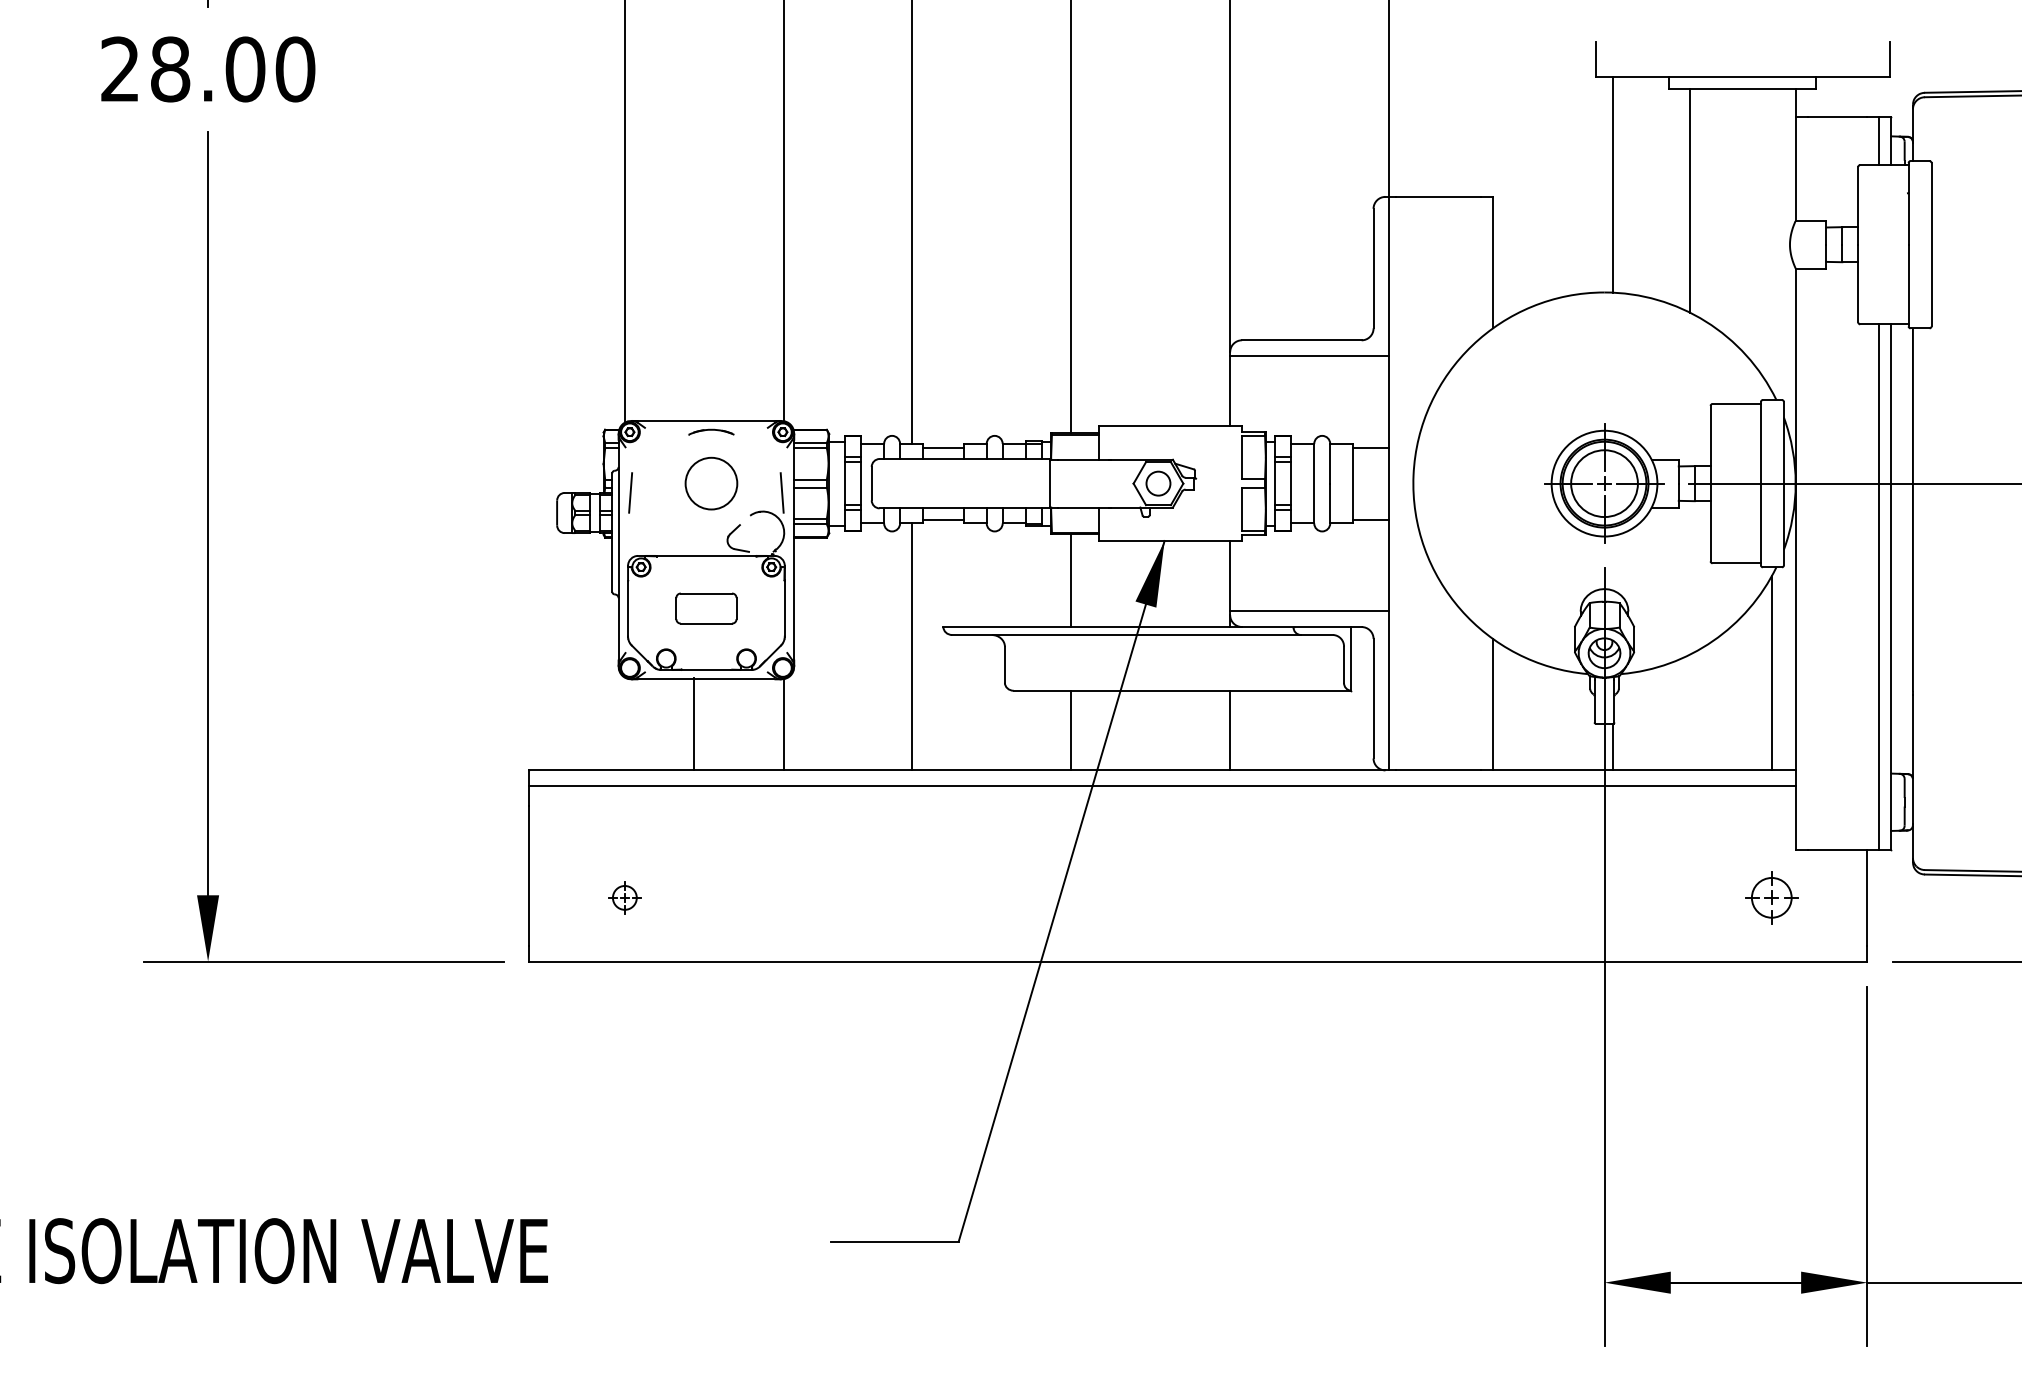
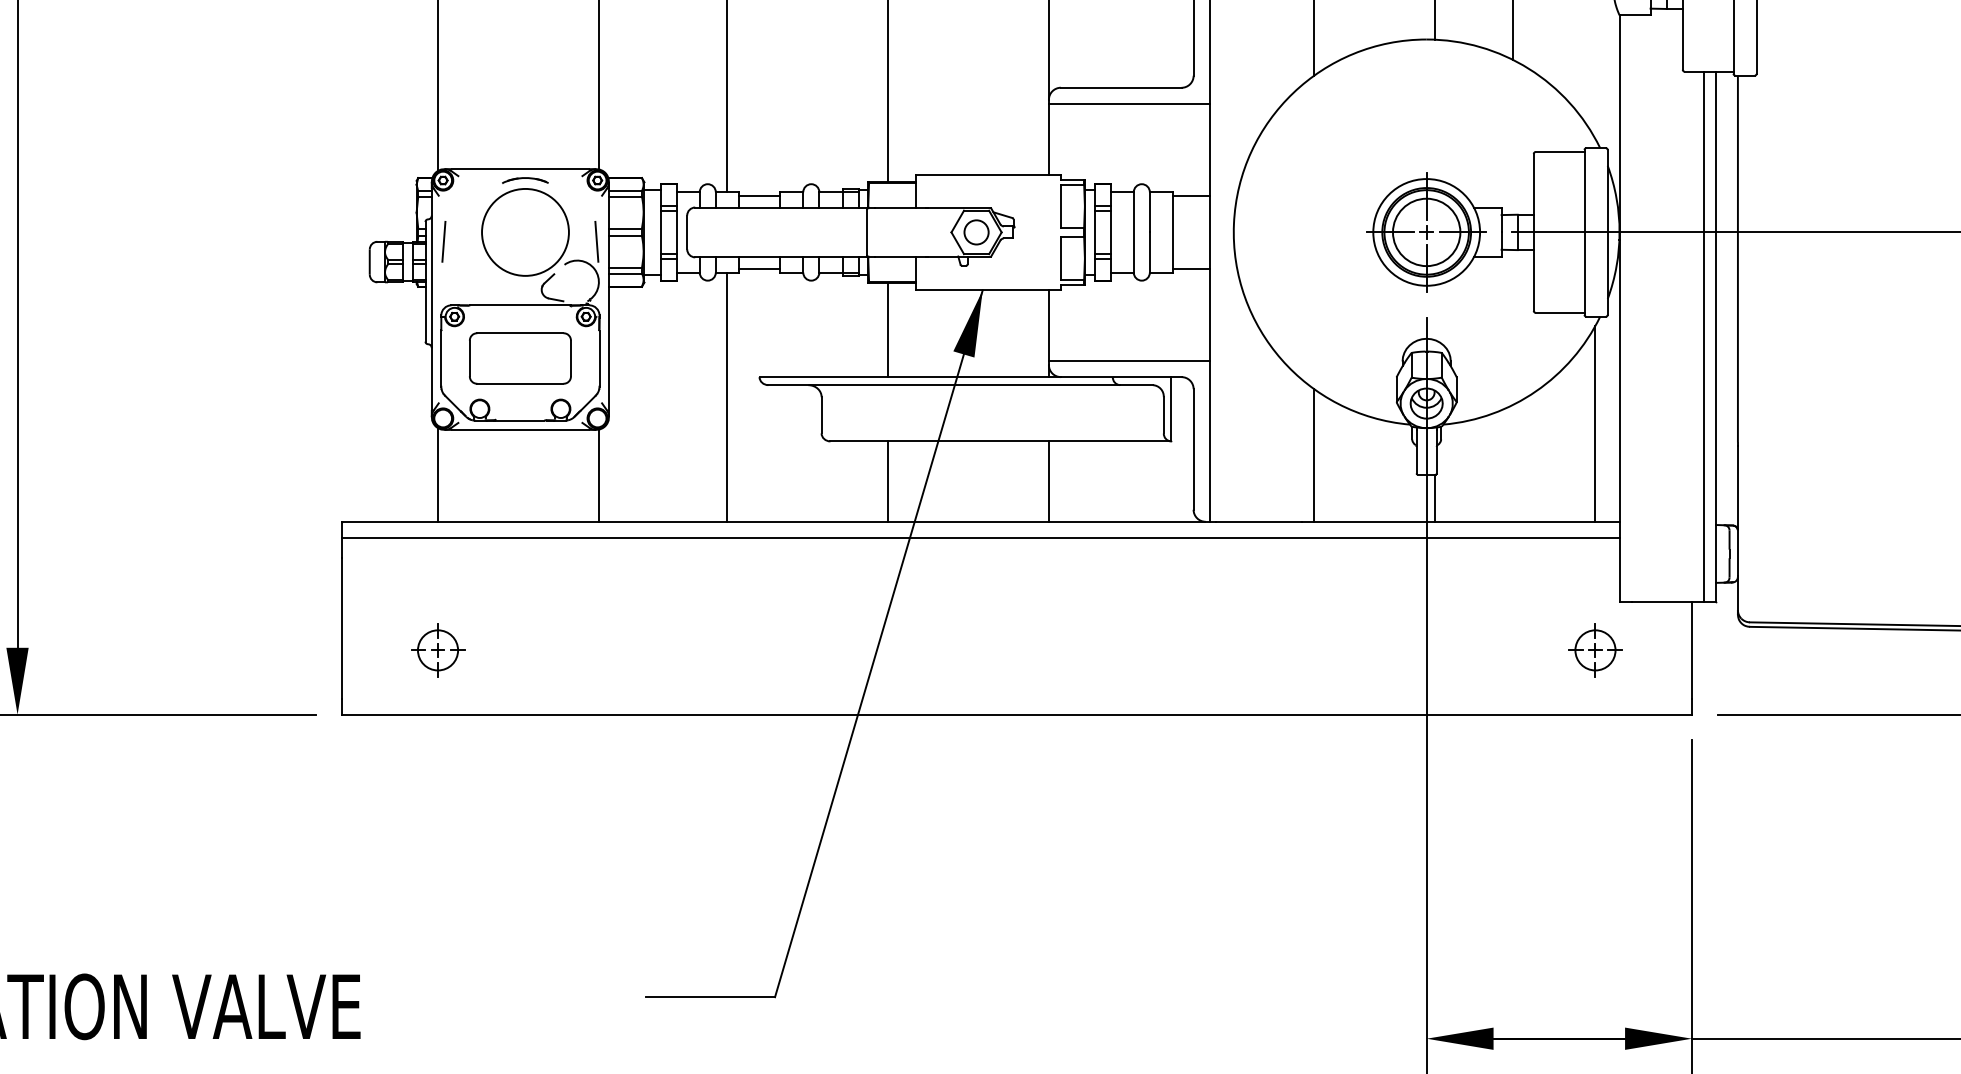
circle: (711, 483) -> (525, 232), size x1.67
part: (706, 608) -> (520, 358), size x1.67
line: (693, 723) -> (437, 474), moved
part: (624, 897) -> (437, 650), size x1.67

